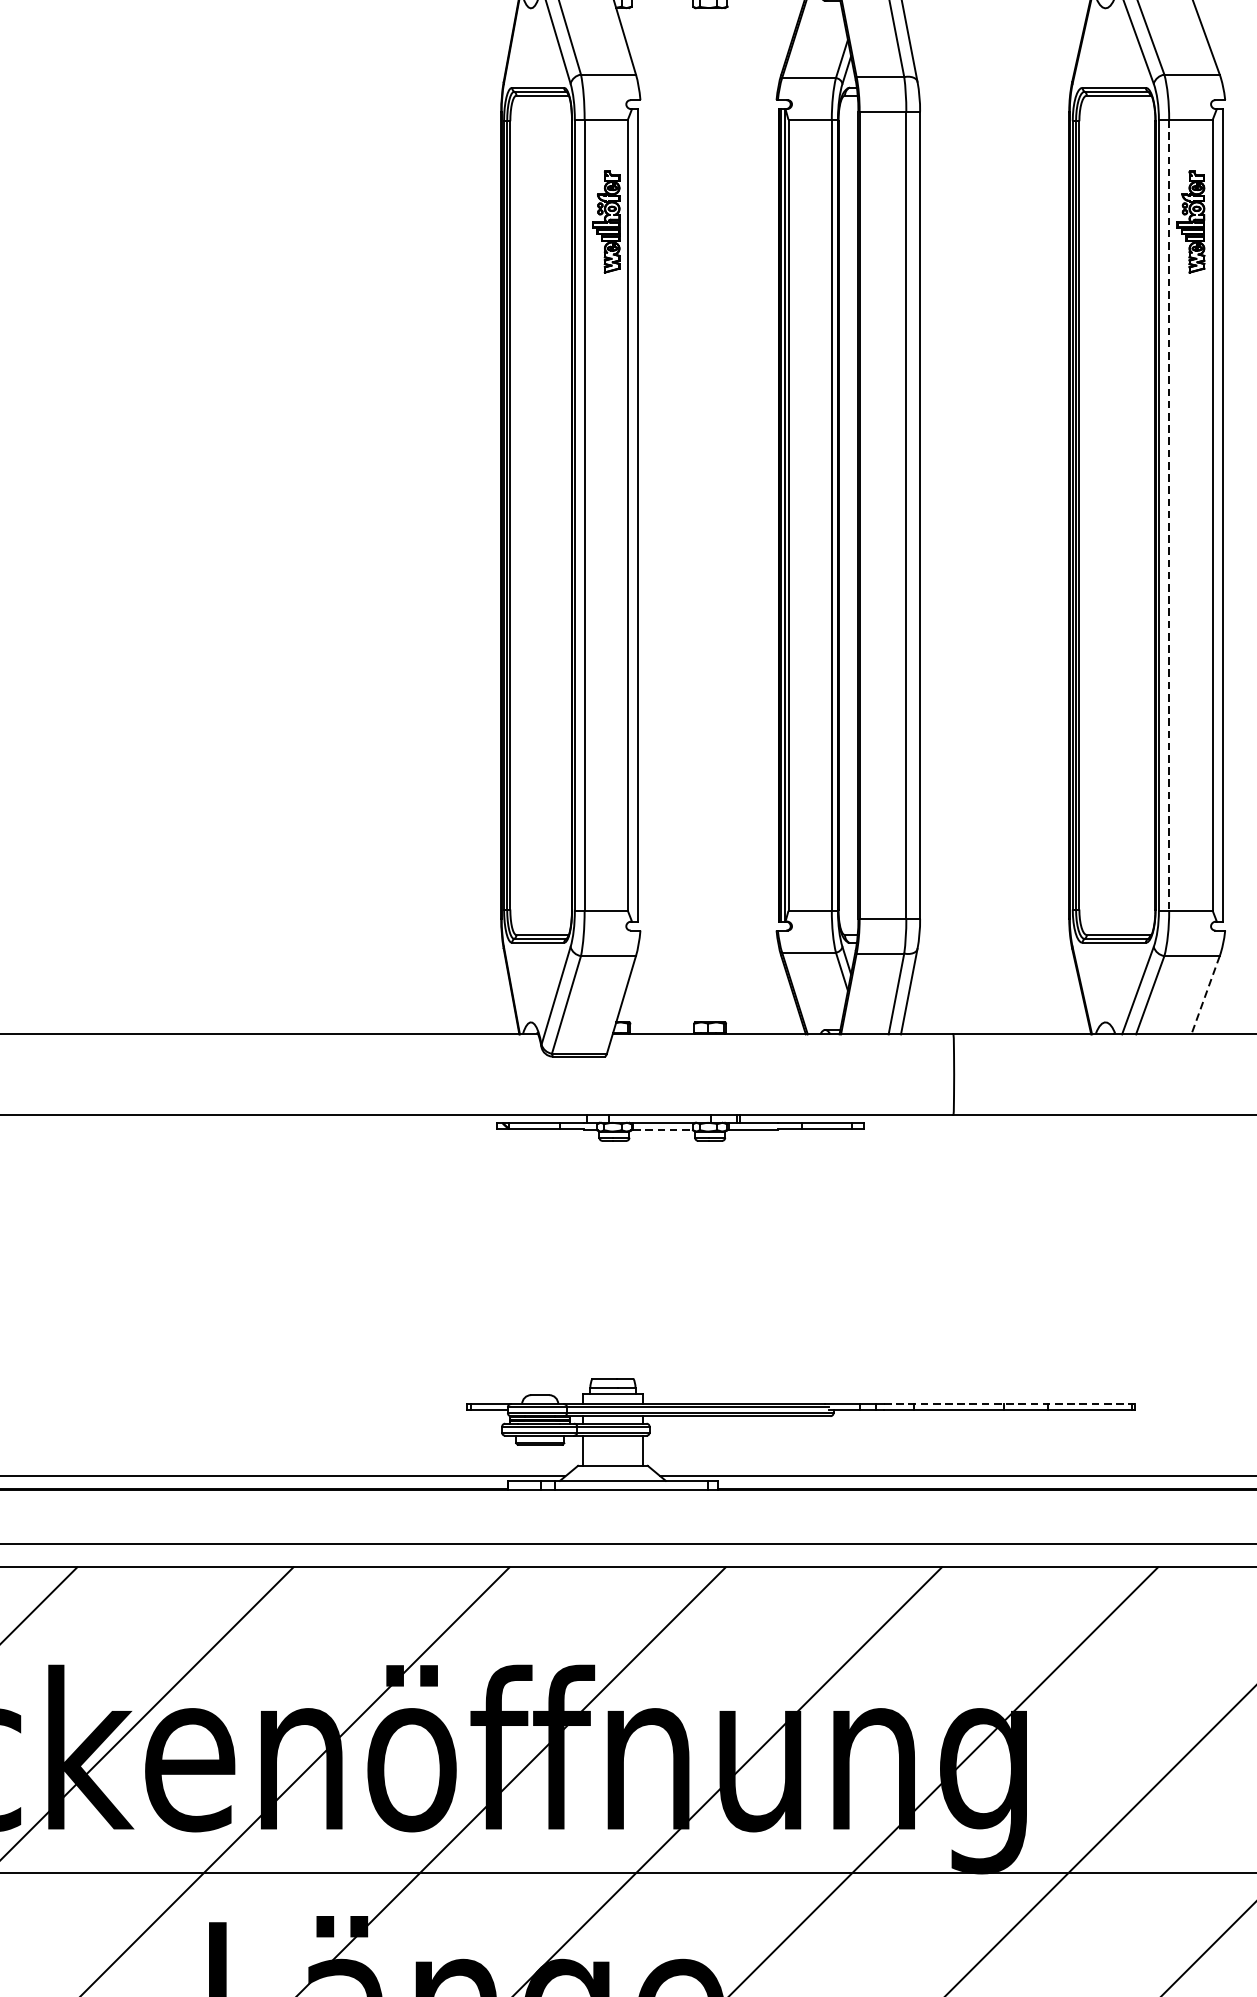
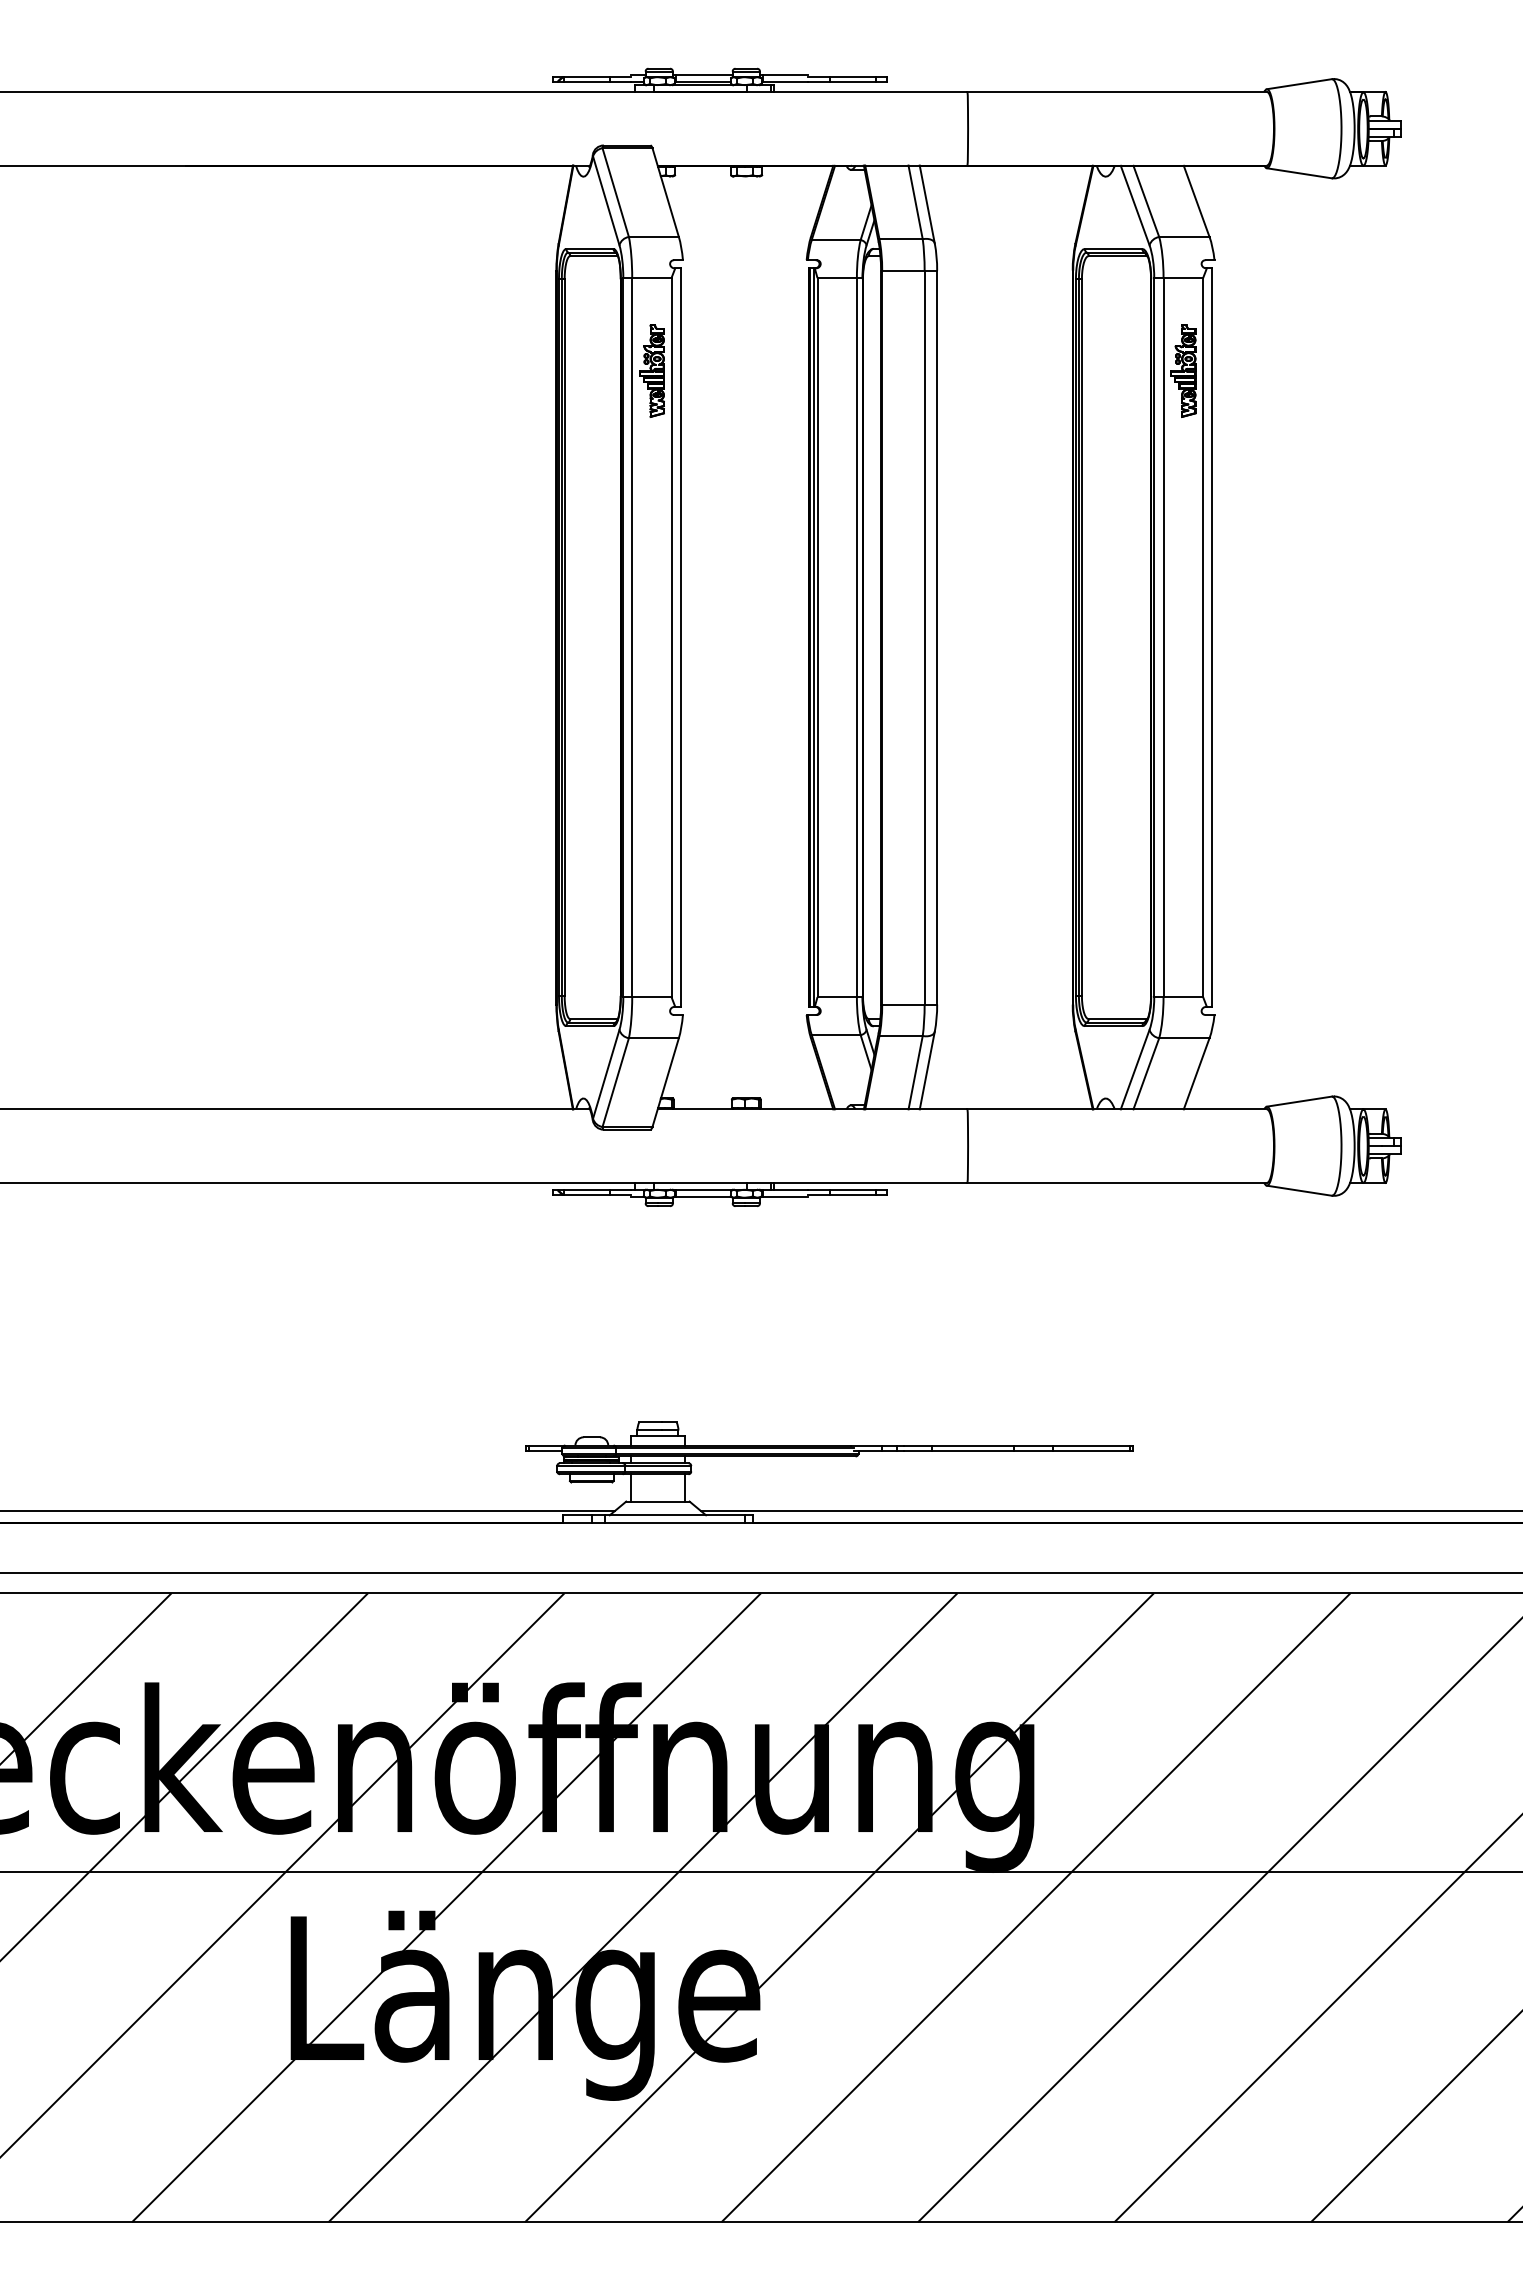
line: (1169, 515) -> (1163, 637), dashed -> solid
line: (1205, 994) -> (1196, 1073), dashed -> solid
line: (664, 1130) -> (704, 1196), dashed -> solid
line: (1009, 1404) -> (1018, 1445), dashed -> solid

